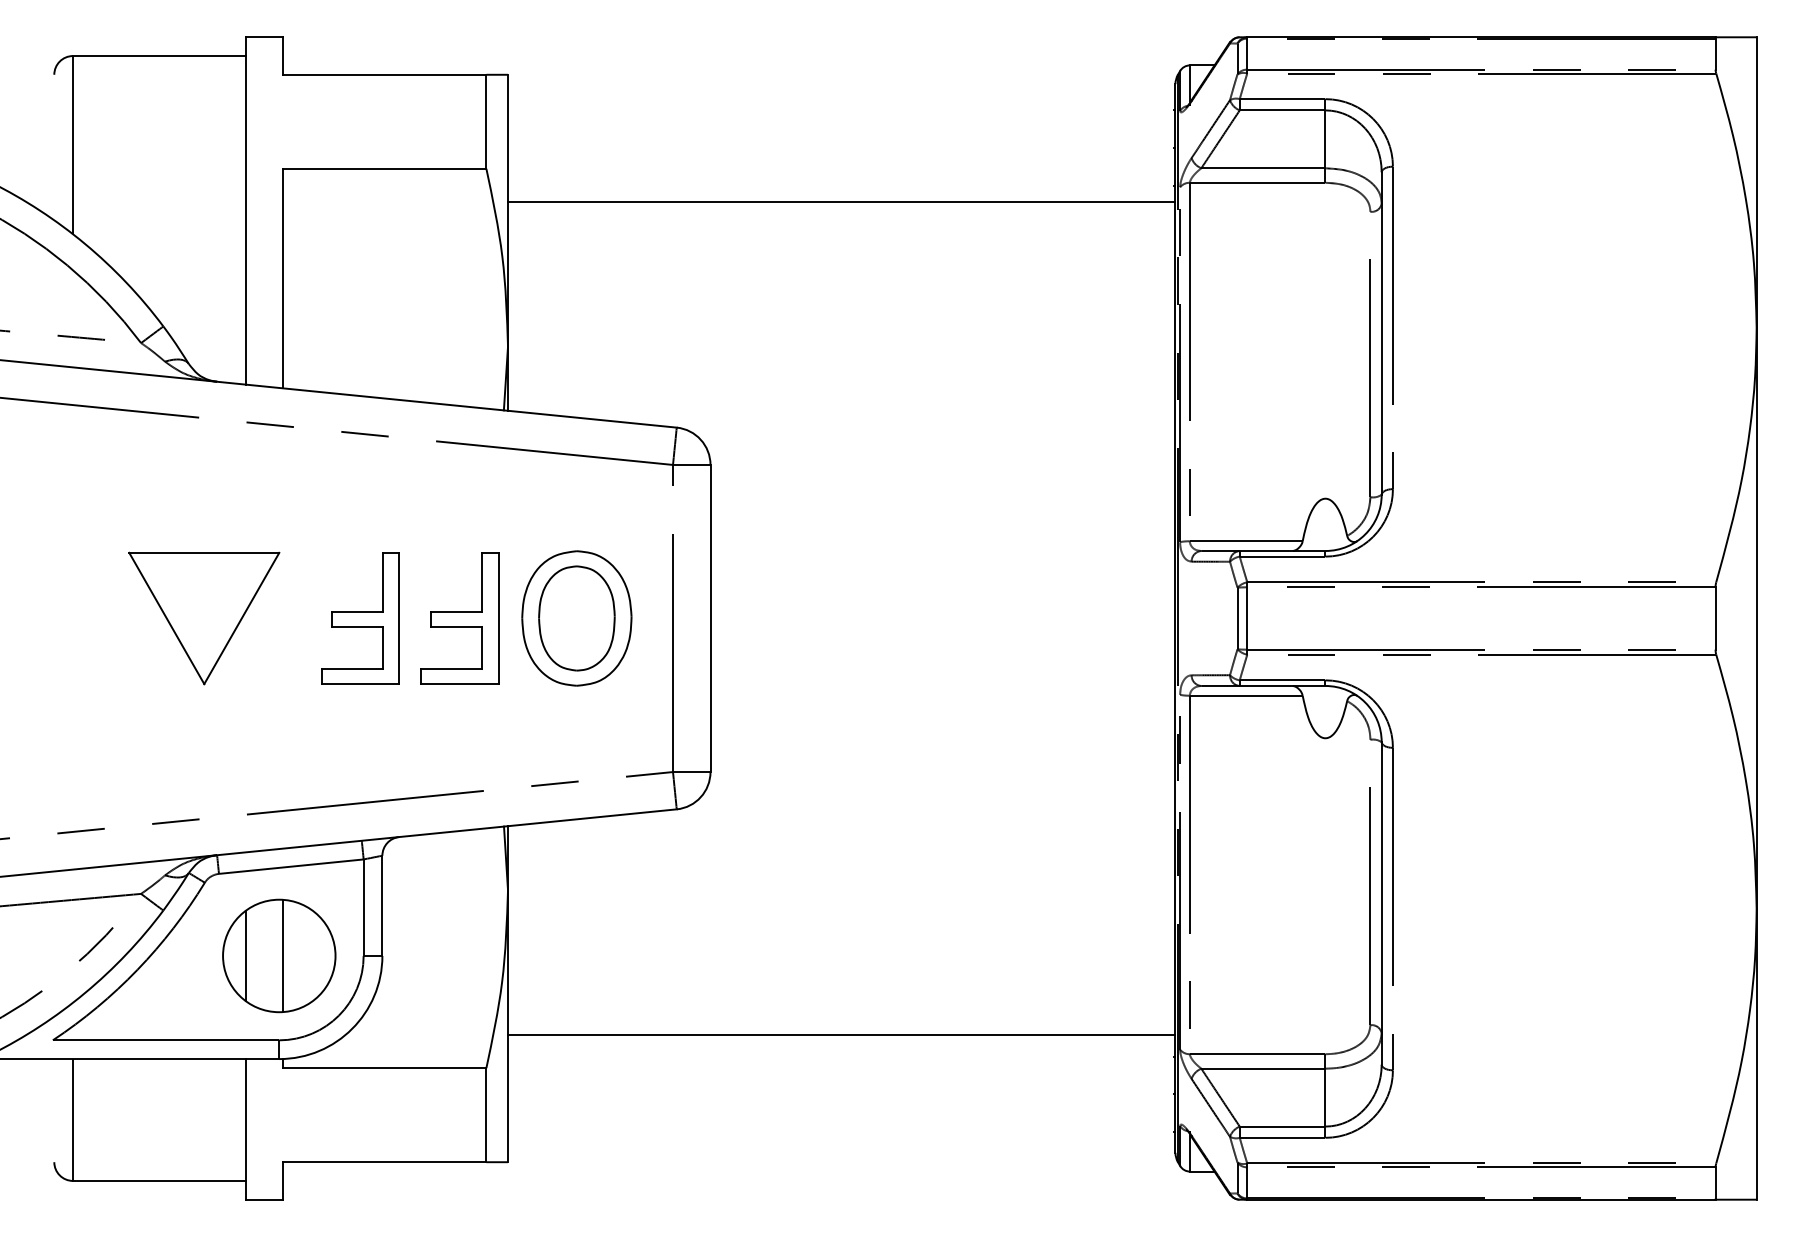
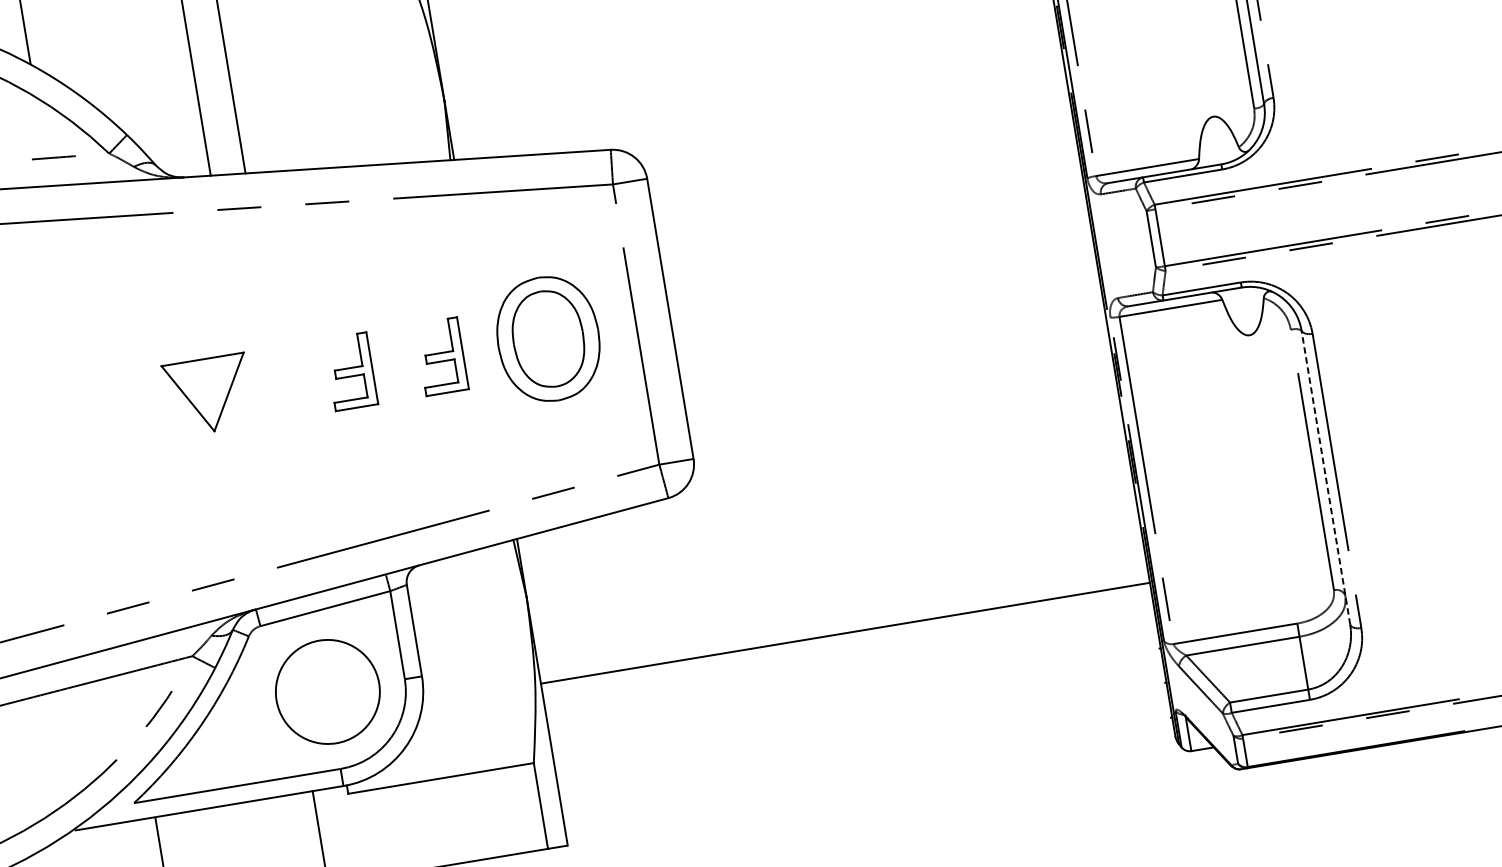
part: (204, 618) -> (208, 395), size x0.6
part: (360, 618) -> (351, 371), size x0.6
part: (459, 618) -> (441, 356), size x0.6
line: (1381, 902) -> (1325, 476), solid -> dashed
line: (245, 955) -> (296, 696), removed
line: (283, 955) -> (331, 690), removed
line: (841, 1034) -> (845, 633), moved

